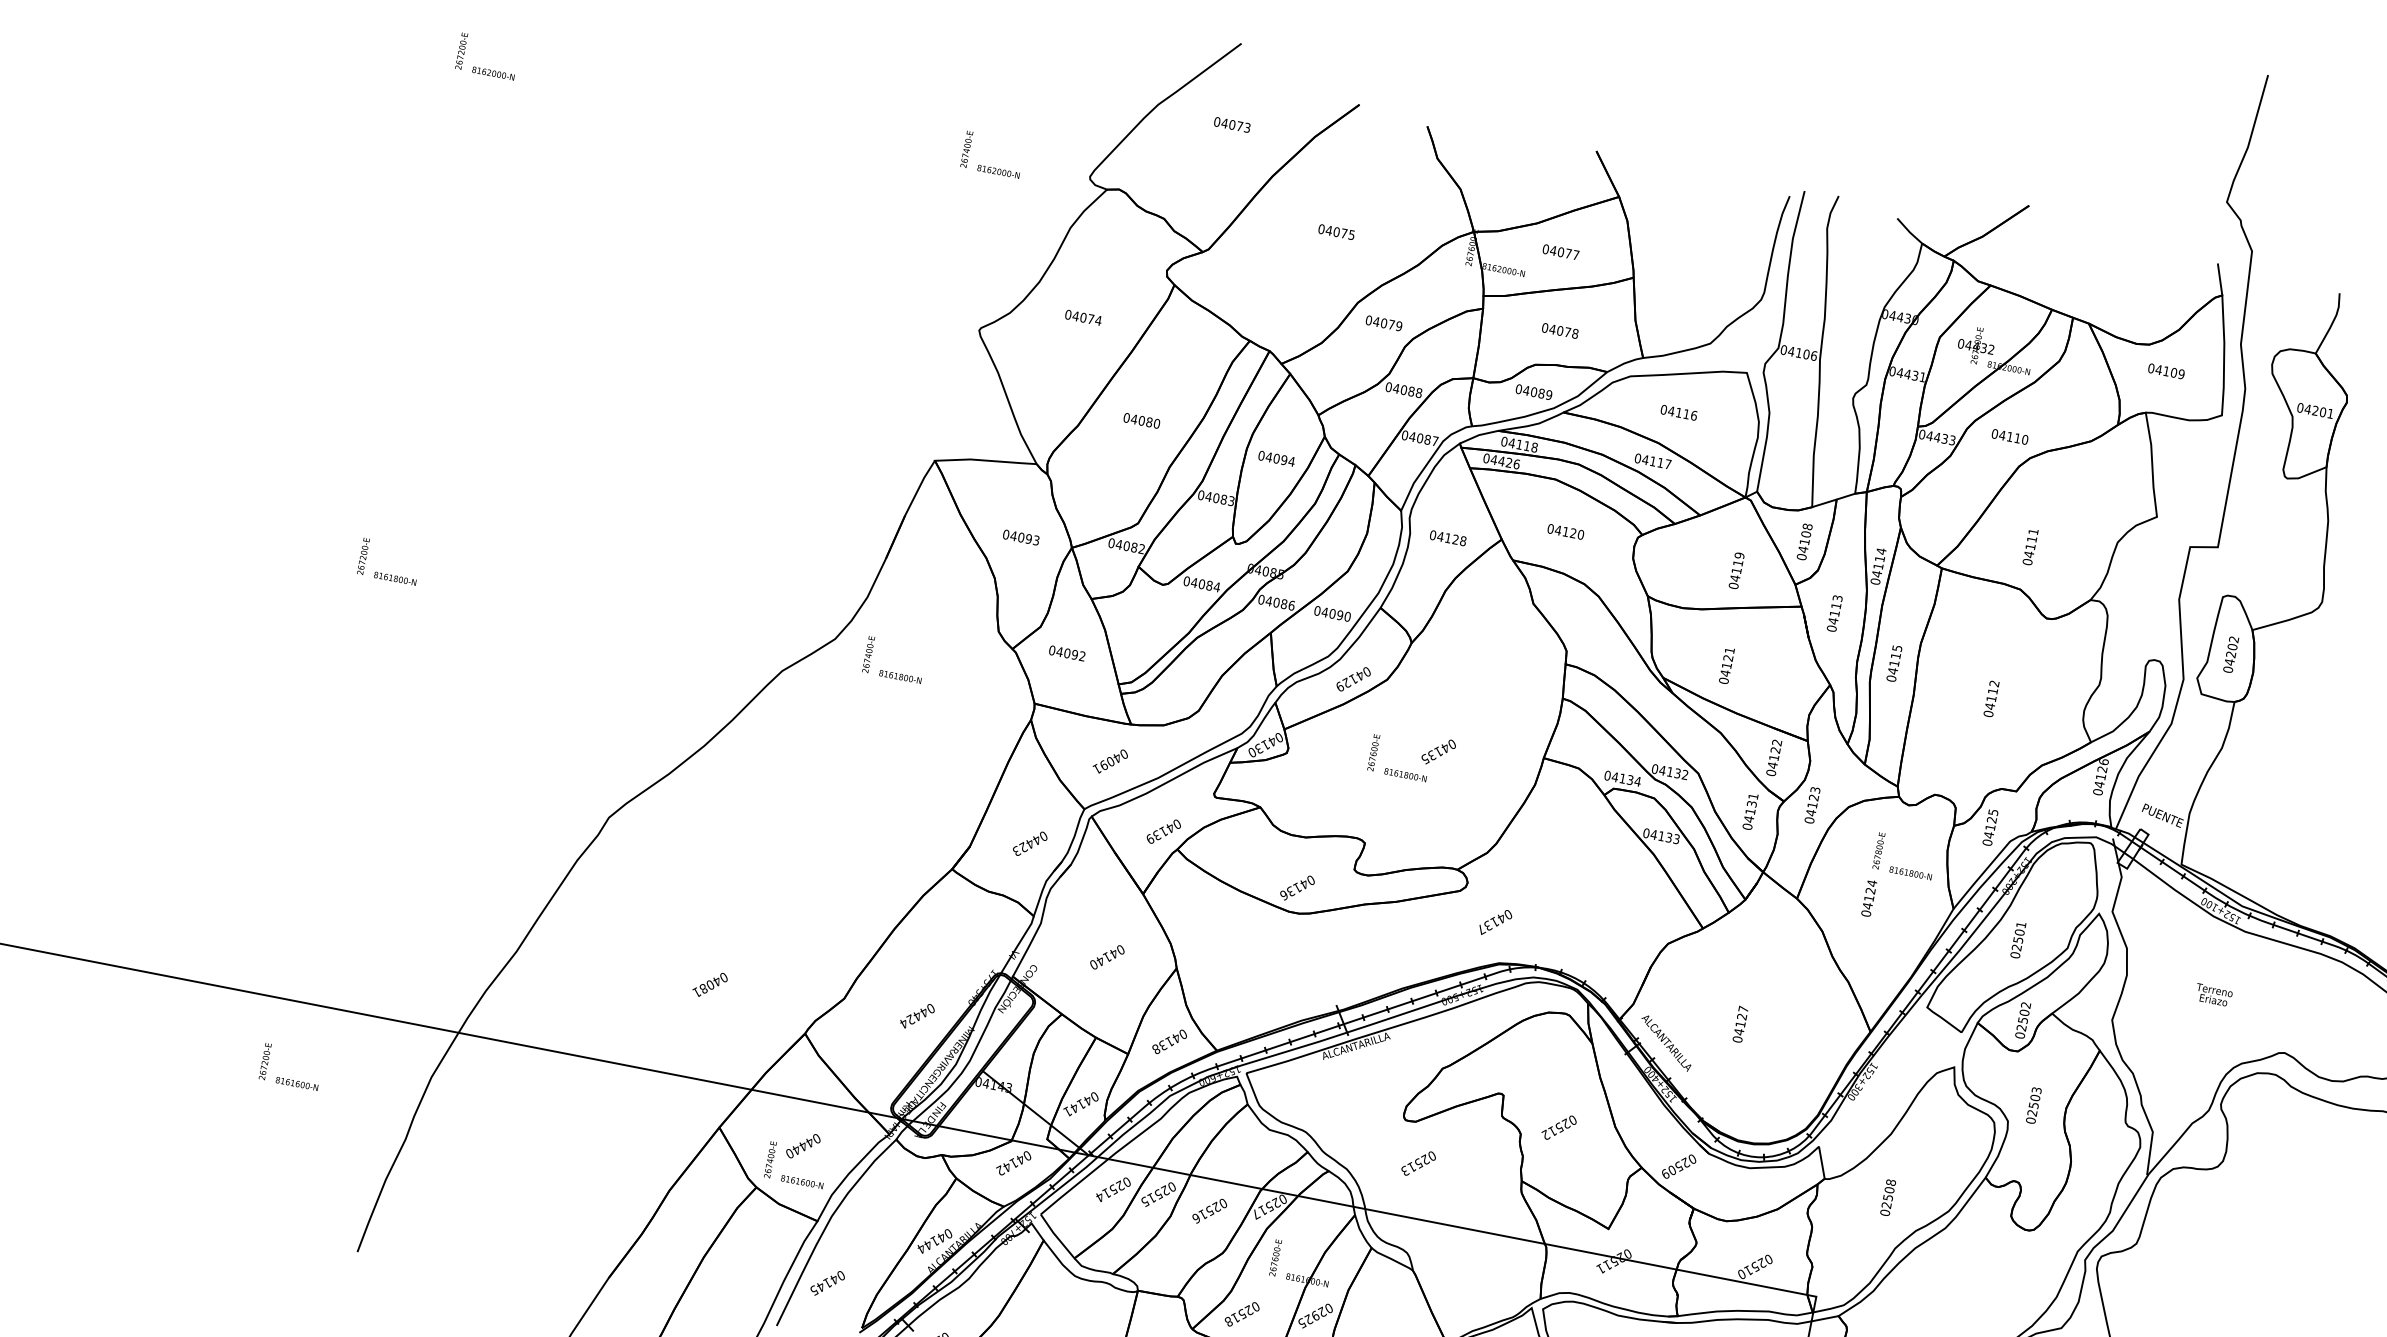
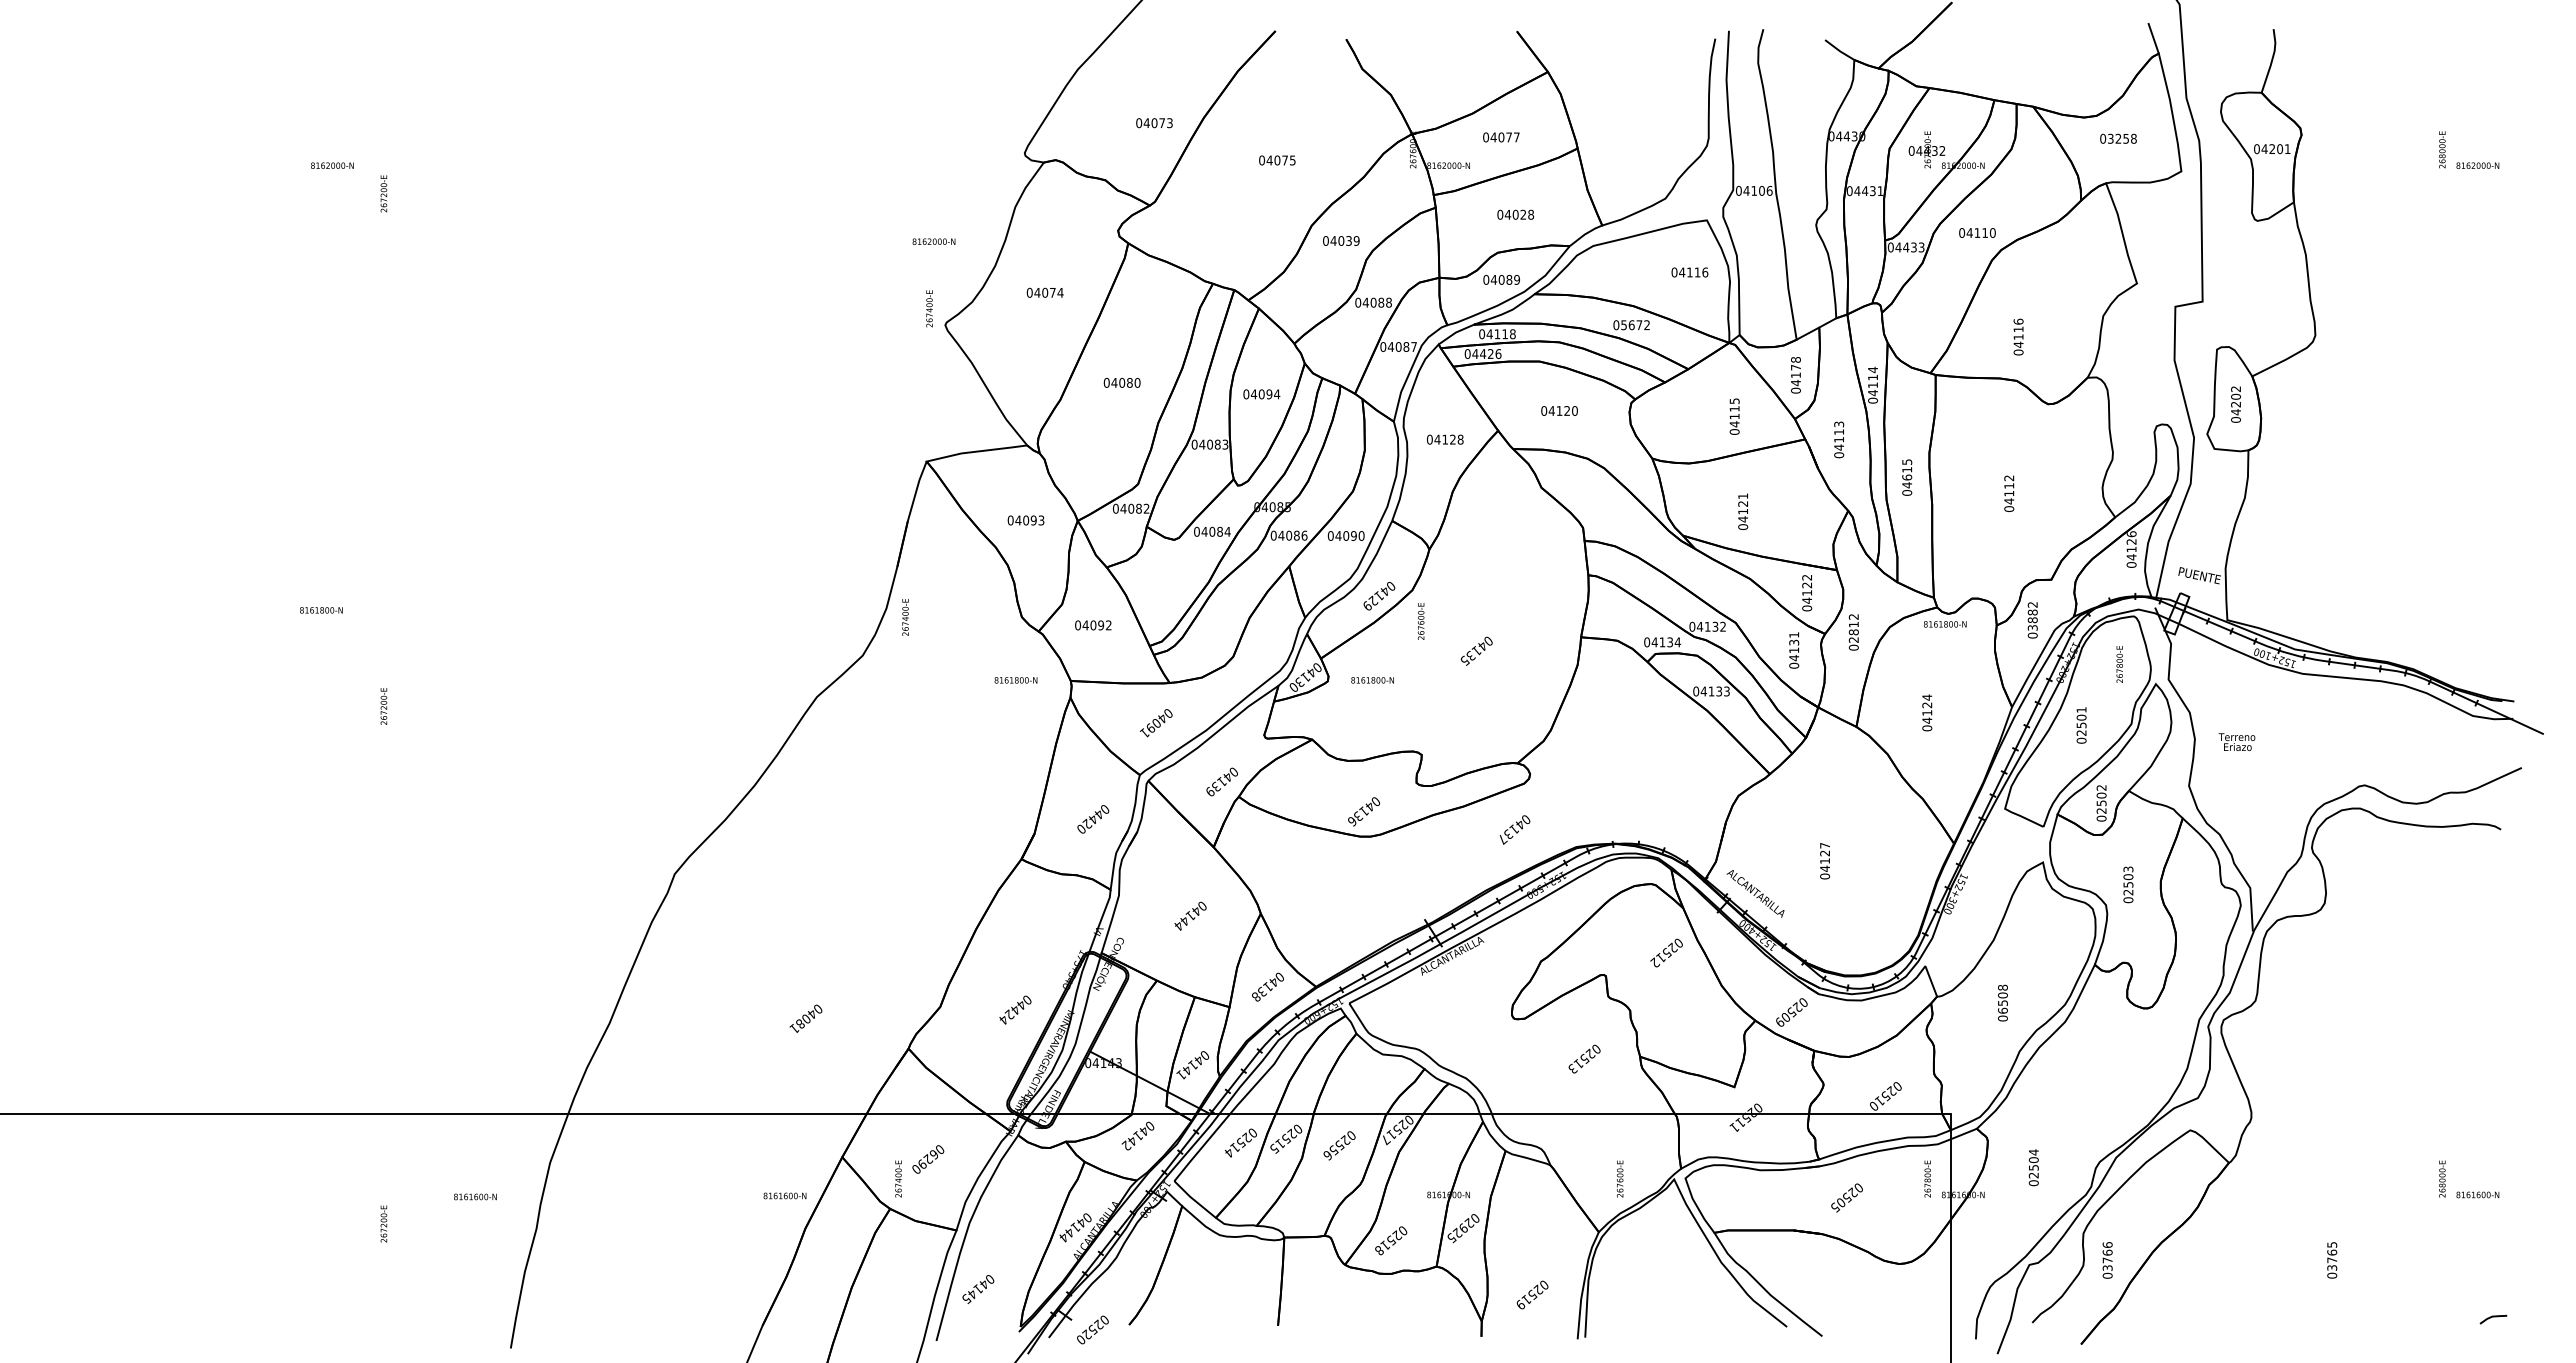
text: (461, 50) -> (383, 193), moved
text: (493, 73) -> (332, 165), moved
text: (1232, 125) -> (1154, 123), moved
text: (966, 149) -> (929, 308), moved
text: (998, 171) -> (933, 241), moved
text: (1391, 324) -> (1348, 240), 04079 -> 04039
text: (1567, 332) -> (1523, 214), 04078 -> 04028
text: (2169, 371) -> (2121, 138), 04109 -> 03258
text: (1678, 412) -> (1689, 272), moved
text: (1655, 462) -> (1634, 325), 04117 -> 05672
text: (2033, 531) -> (2018, 321), 04111 -> 04116
text: (1805, 534) -> (1795, 367), 04108 -> 04178
text: (1739, 555) -> (1734, 401), 04119 -> 04115
text: (363, 556) -> (383, 706), moved
text: (395, 578) -> (321, 610), moved
text: (868, 654) -> (905, 617), moved
text: (1894, 663) -> (1907, 477), 04115 -> 04615
text: (899, 676) -> (1015, 680), moved
text: (1373, 752) -> (1420, 621), moved
text: (1405, 775) -> (1372, 680), moved
text: (1812, 801) -> (1853, 628), 04123 -> 02812
text: (1990, 823) -> (2032, 616), 04125 -> 03882
text: (1016, 850) -> (1081, 828), 04423 -> 04420
text: (1878, 850) -> (2119, 664), moved
text: (1910, 873) -> (1945, 624), moved
text: (1496, 922) -> (1515, 829), moved
text: (1093, 964) -> (1178, 925), 04140 -> 04144
text: (2213, 994) -> (2236, 741), moved
text: (264, 1060) -> (383, 1223), moved
text: (297, 1083) -> (475, 1196), moved
text: (1559, 1127) -> (1666, 952), moved
text: (803, 1146) -> (928, 1159), 04440 -> 06290
text: (1418, 1162) -> (1584, 1058), moved
text: (801, 1181) -> (784, 1195), moved
text: (1886, 1204) -> (2002, 1010), 02508 -> 06508
text: (1202, 1214) -> (1333, 1150), 02516 -> 02556
text: (1276, 1257) -> (1620, 1178), moved

